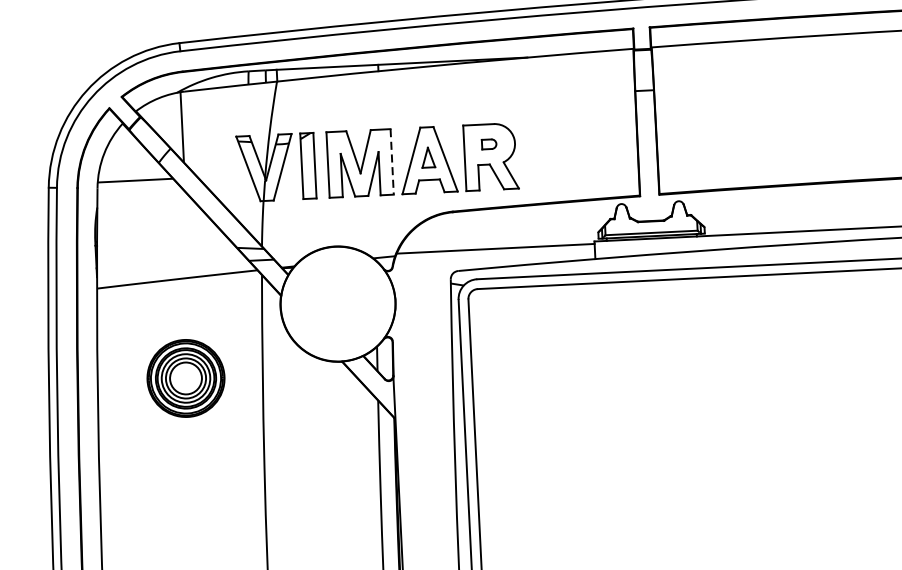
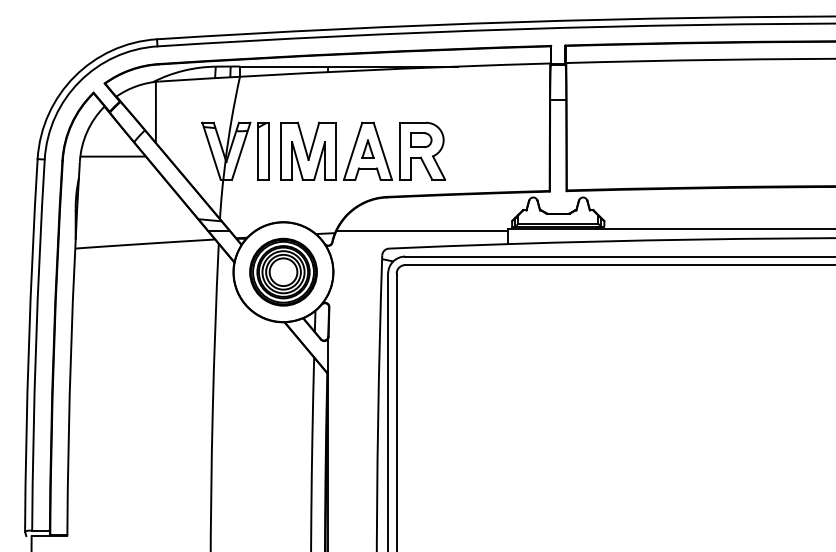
part: (489, 143) -> (421, 139), size x1.67
line: (392, 162) -> (336, 151), dashed -> solid
part: (185, 377) -> (283, 271), moved

